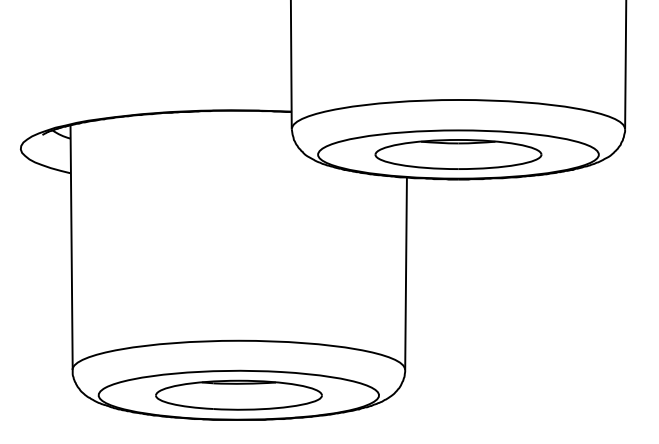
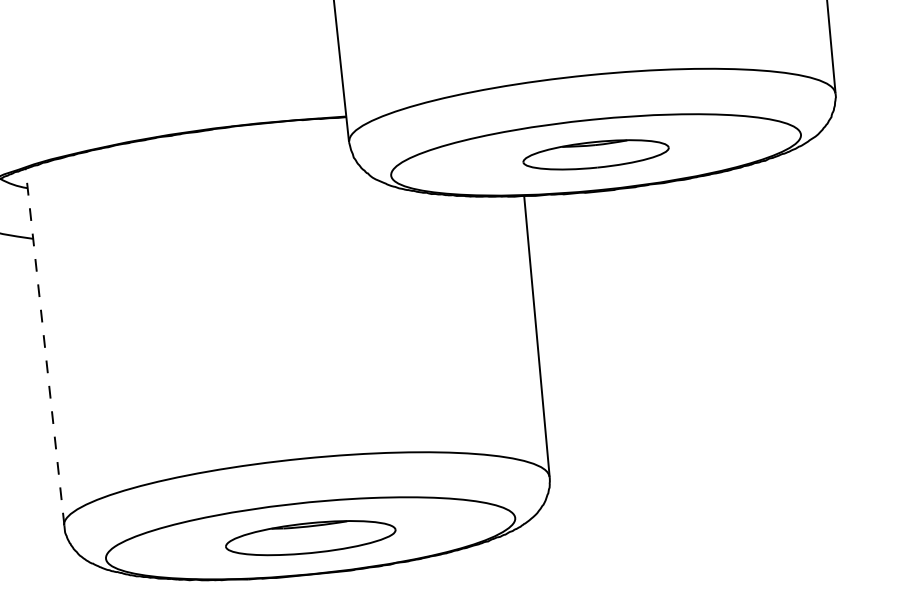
part: (458, 154) -> (596, 154), size x0.6
line: (71, 247) -> (44, 346), solid -> dashed
part: (238, 394) -> (309, 537), size x0.7

